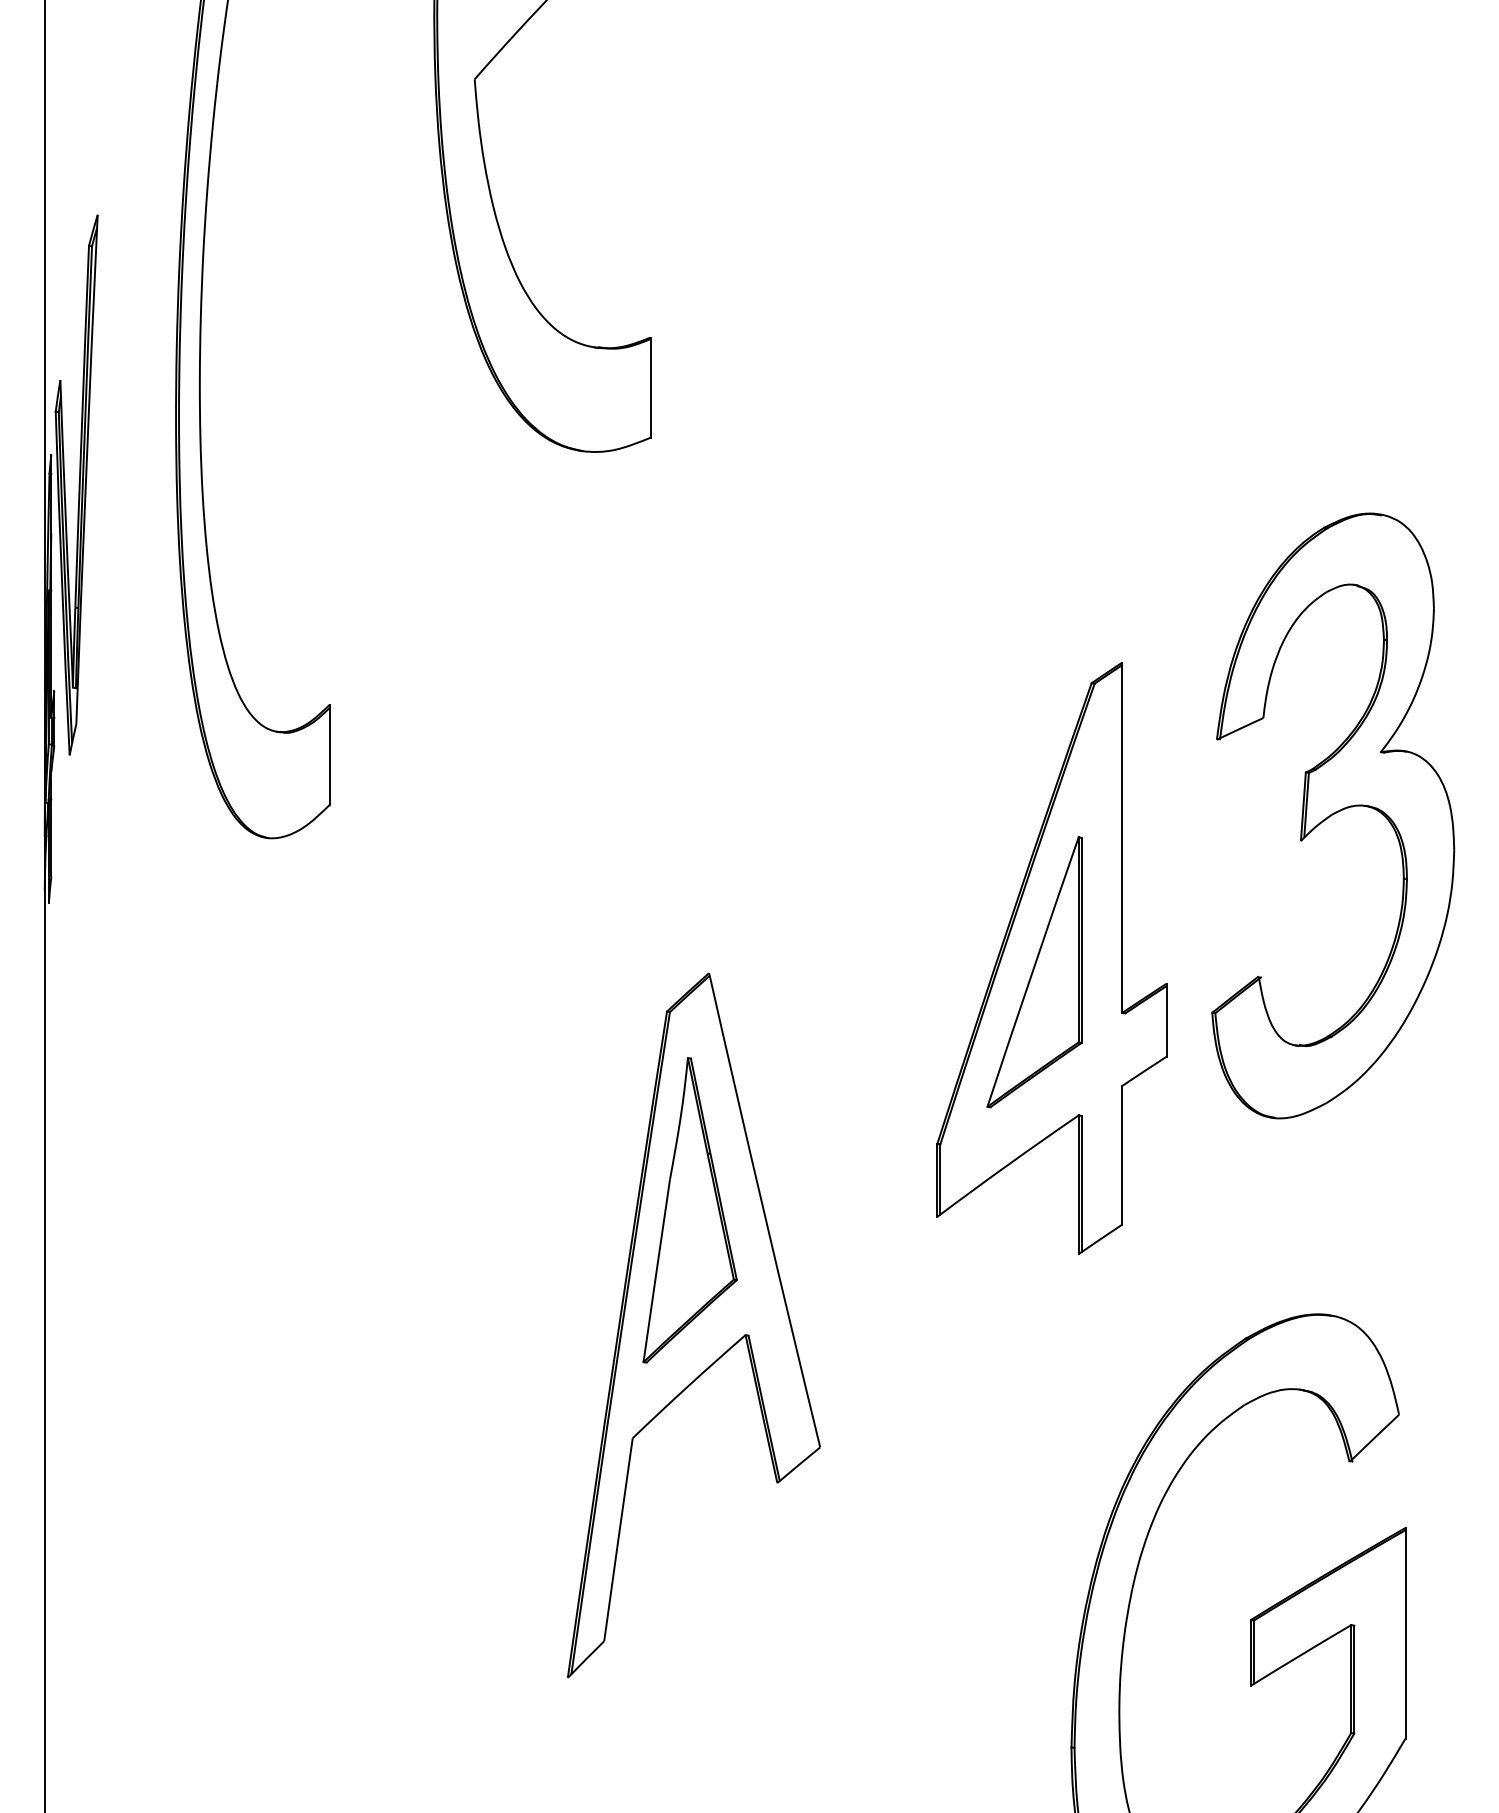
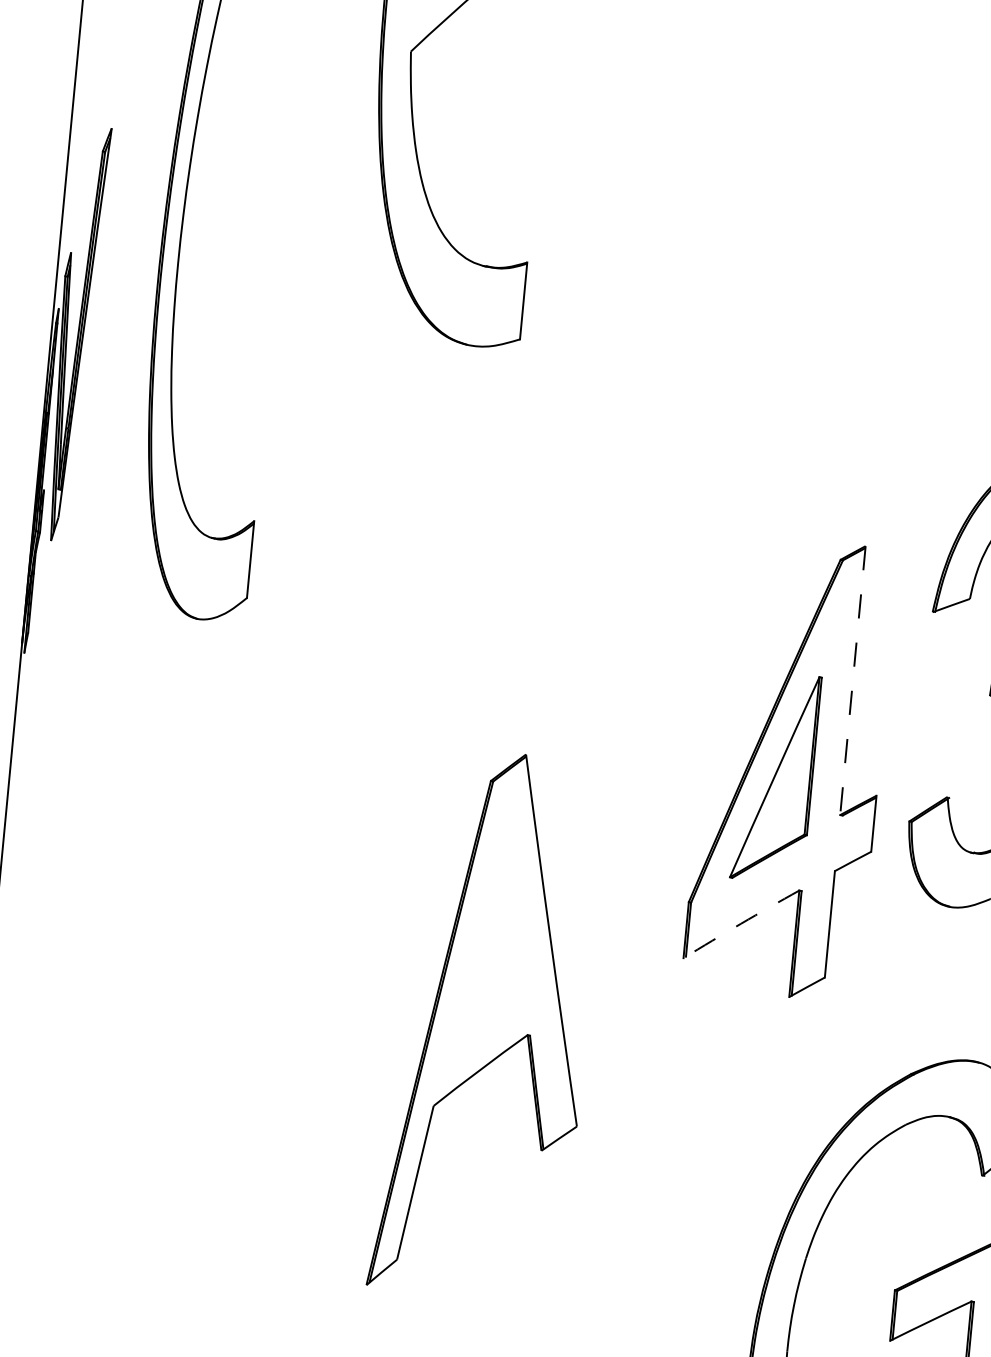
line: (1122, 838) -> (853, 681), solid -> dashed
arc: (1007, 1165) -> (741, 923), solid -> dashed
part: (689, 1210) -> (493, 935), removed

